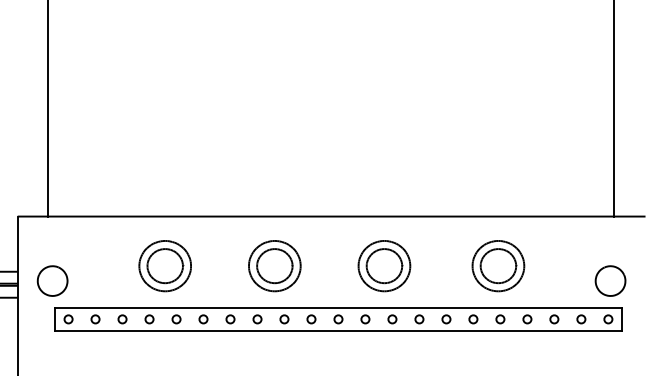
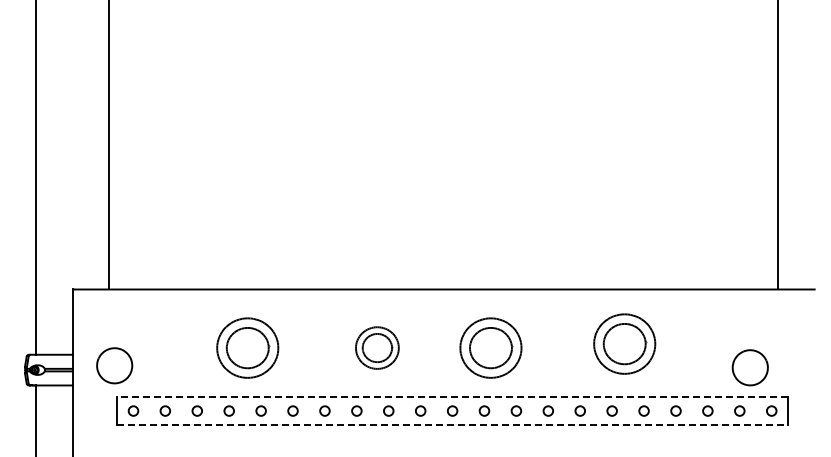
part: (274, 265) -> (377, 347), size x0.7
part: (384, 265) -> (490, 347), moved
part: (498, 265) -> (624, 343), moved
part: (609, 280) -> (749, 367), moved
line: (337, 307) -> (451, 397), solid -> dashed
line: (338, 330) -> (452, 424), solid -> dashed

